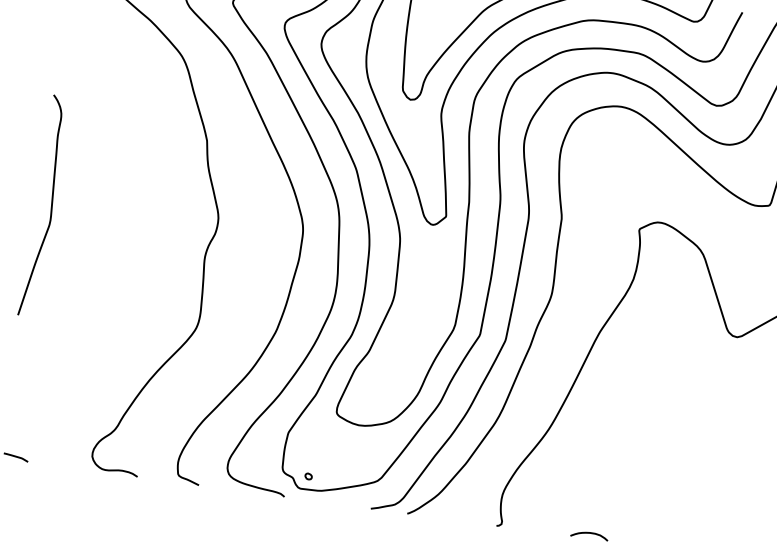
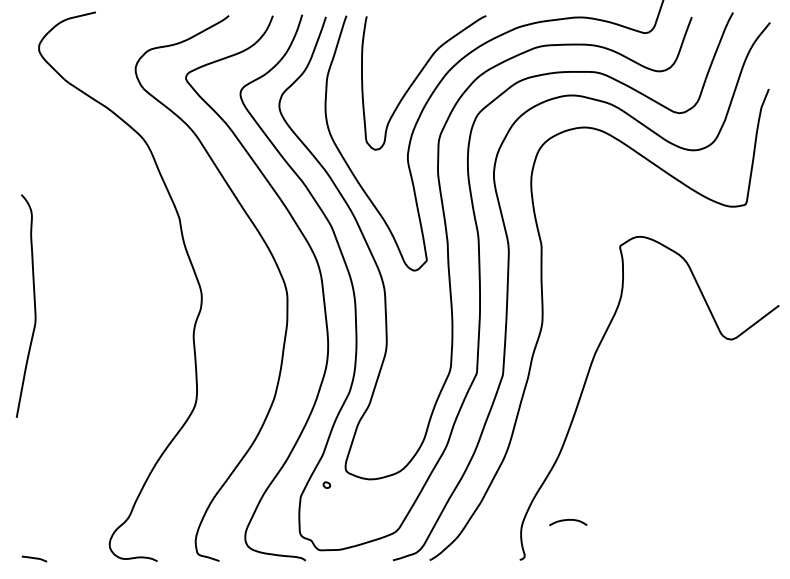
part: (308, 475) -> (326, 484), moved
curve: (590, 533) -> (568, 520), moved

